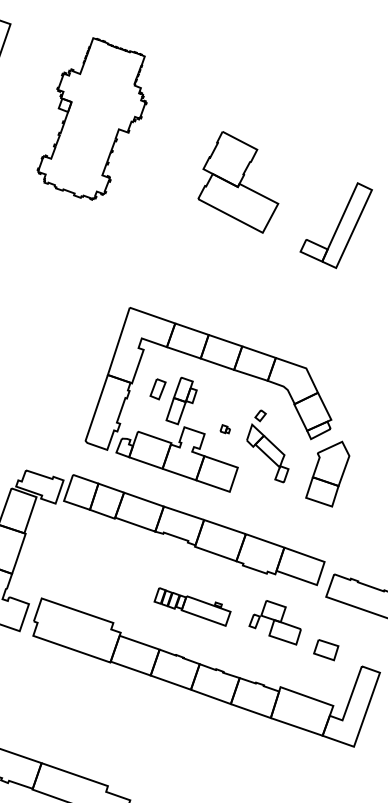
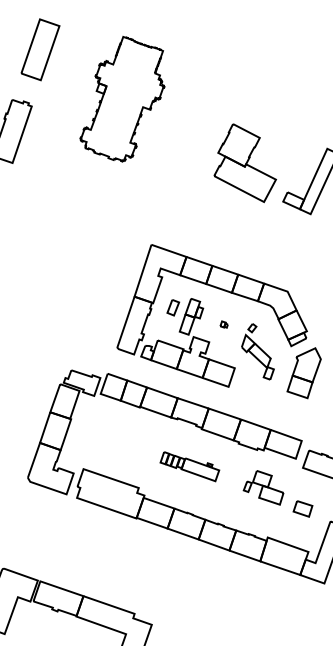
part: (237, 182) -> (244, 163), moved
part: (224, 429) -> (223, 324), moved
part: (192, 606) -> (189, 466), moved

